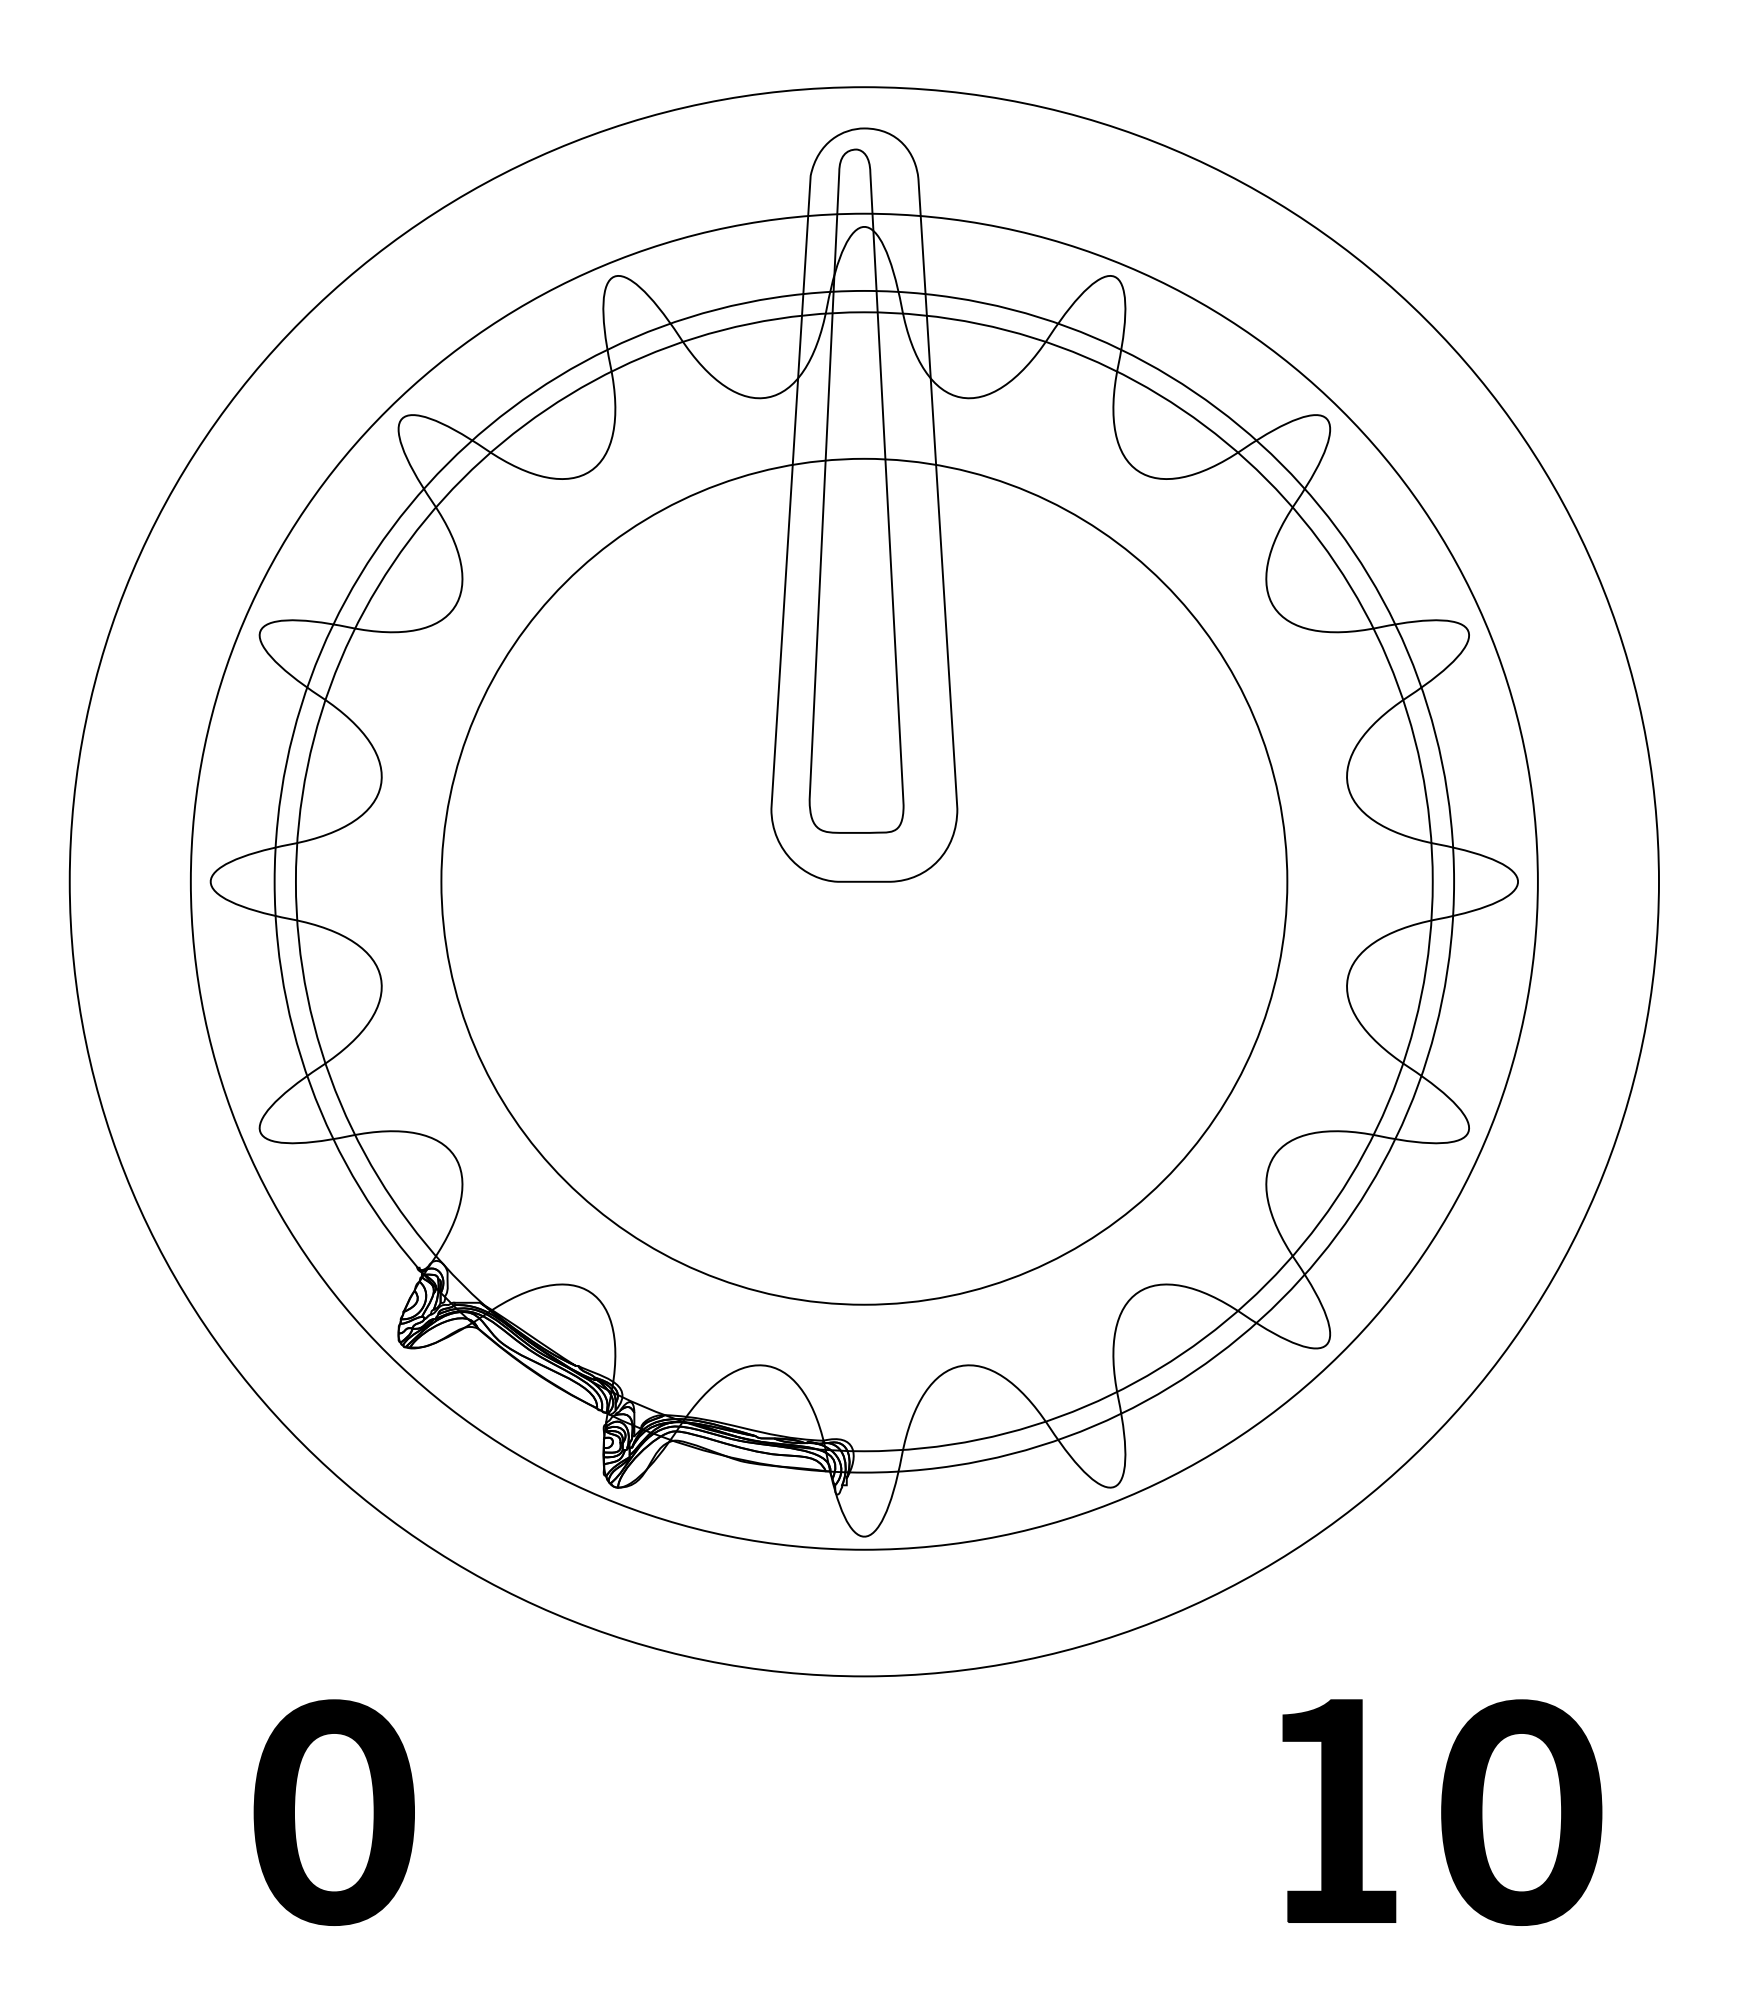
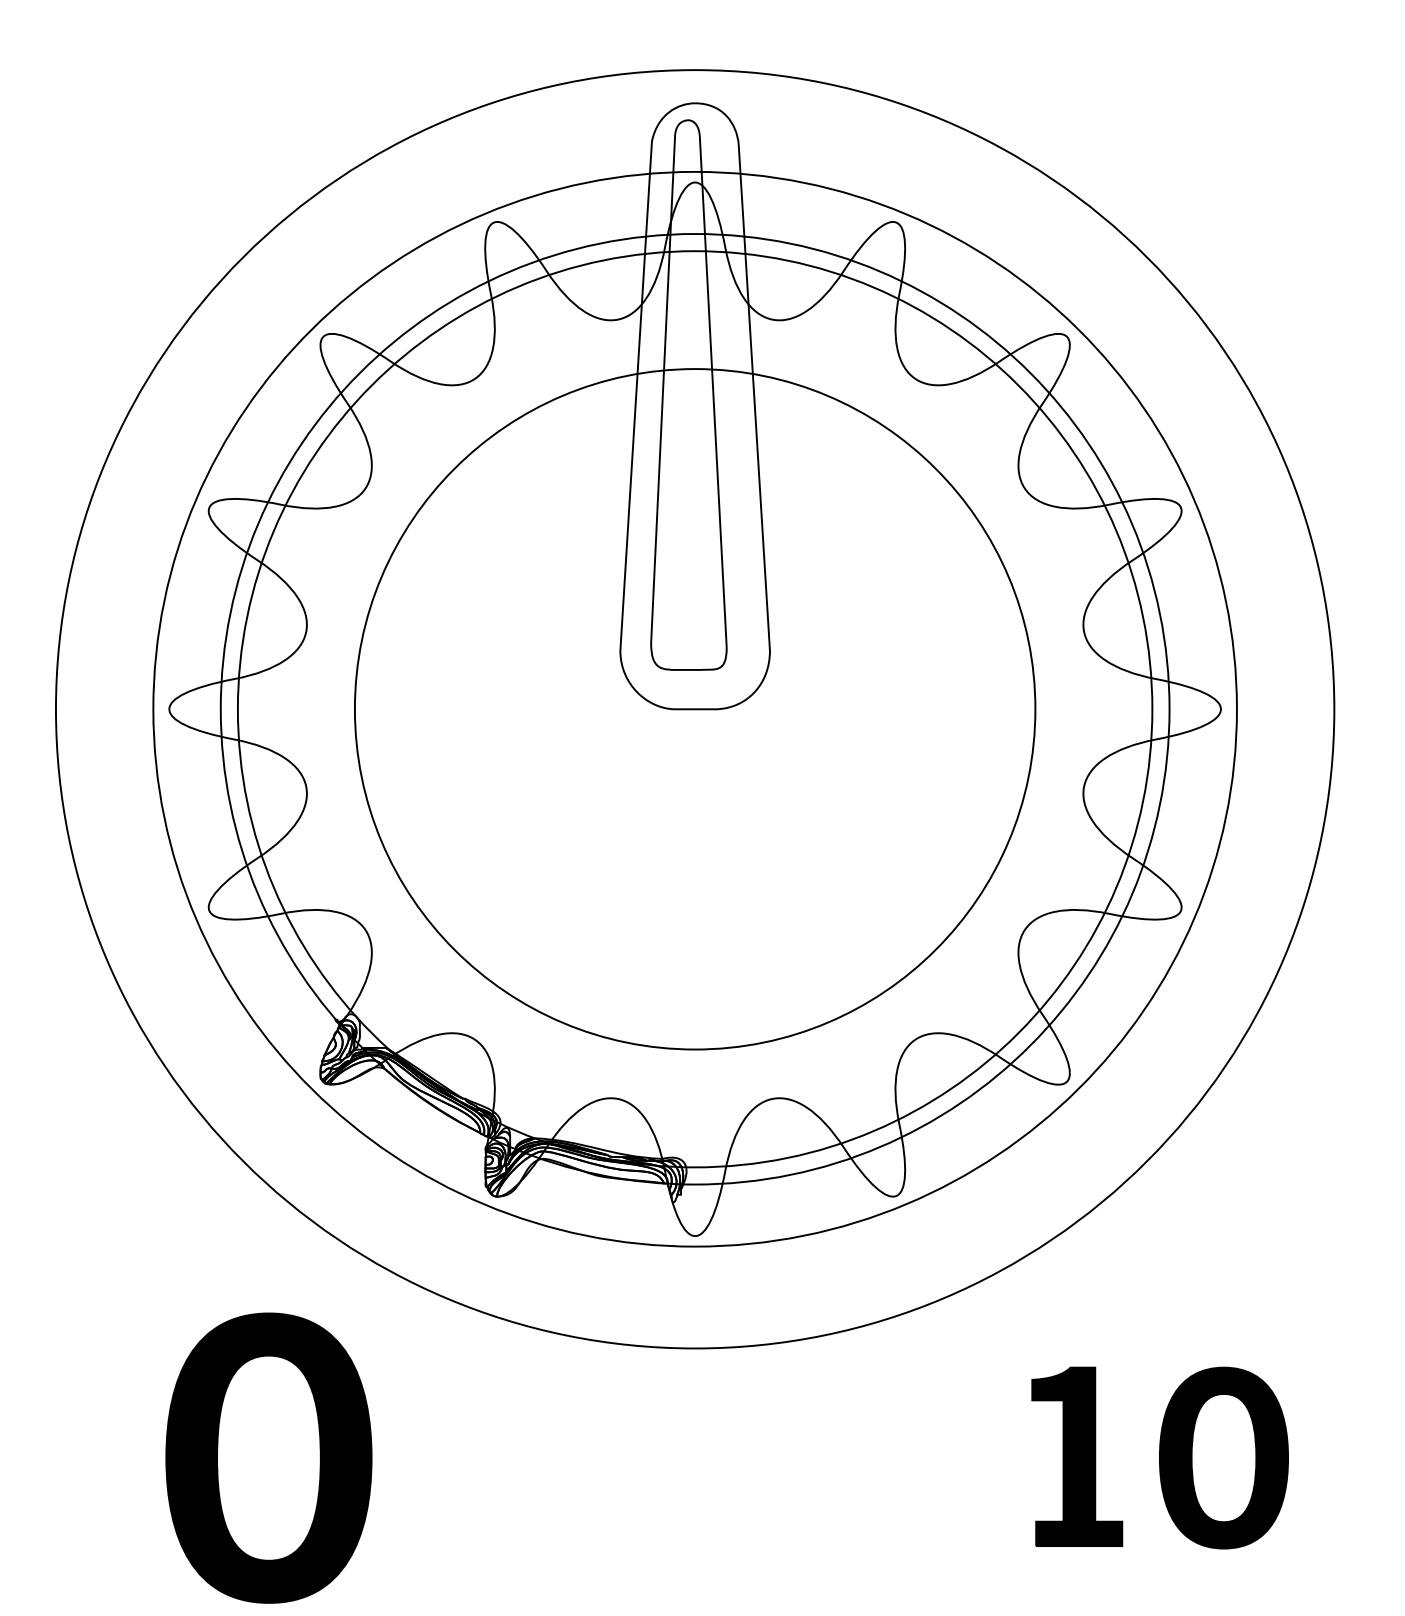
part: (333, 1812) -> (268, 1457), size x1.6

